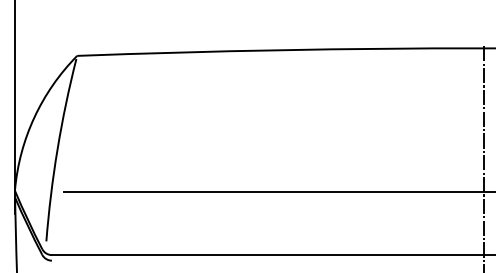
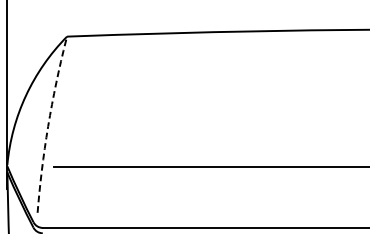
arc: (57, 149) -> (48, 126), solid -> dashed

